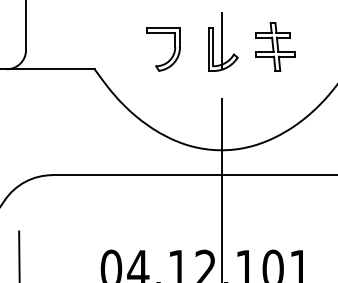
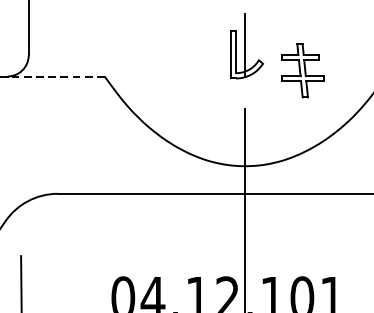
part: (275, 46) -> (302, 70), moved
part: (173, 51) -> (191, 56), removed
line: (50, 69) -> (55, 76), solid -> dashed

